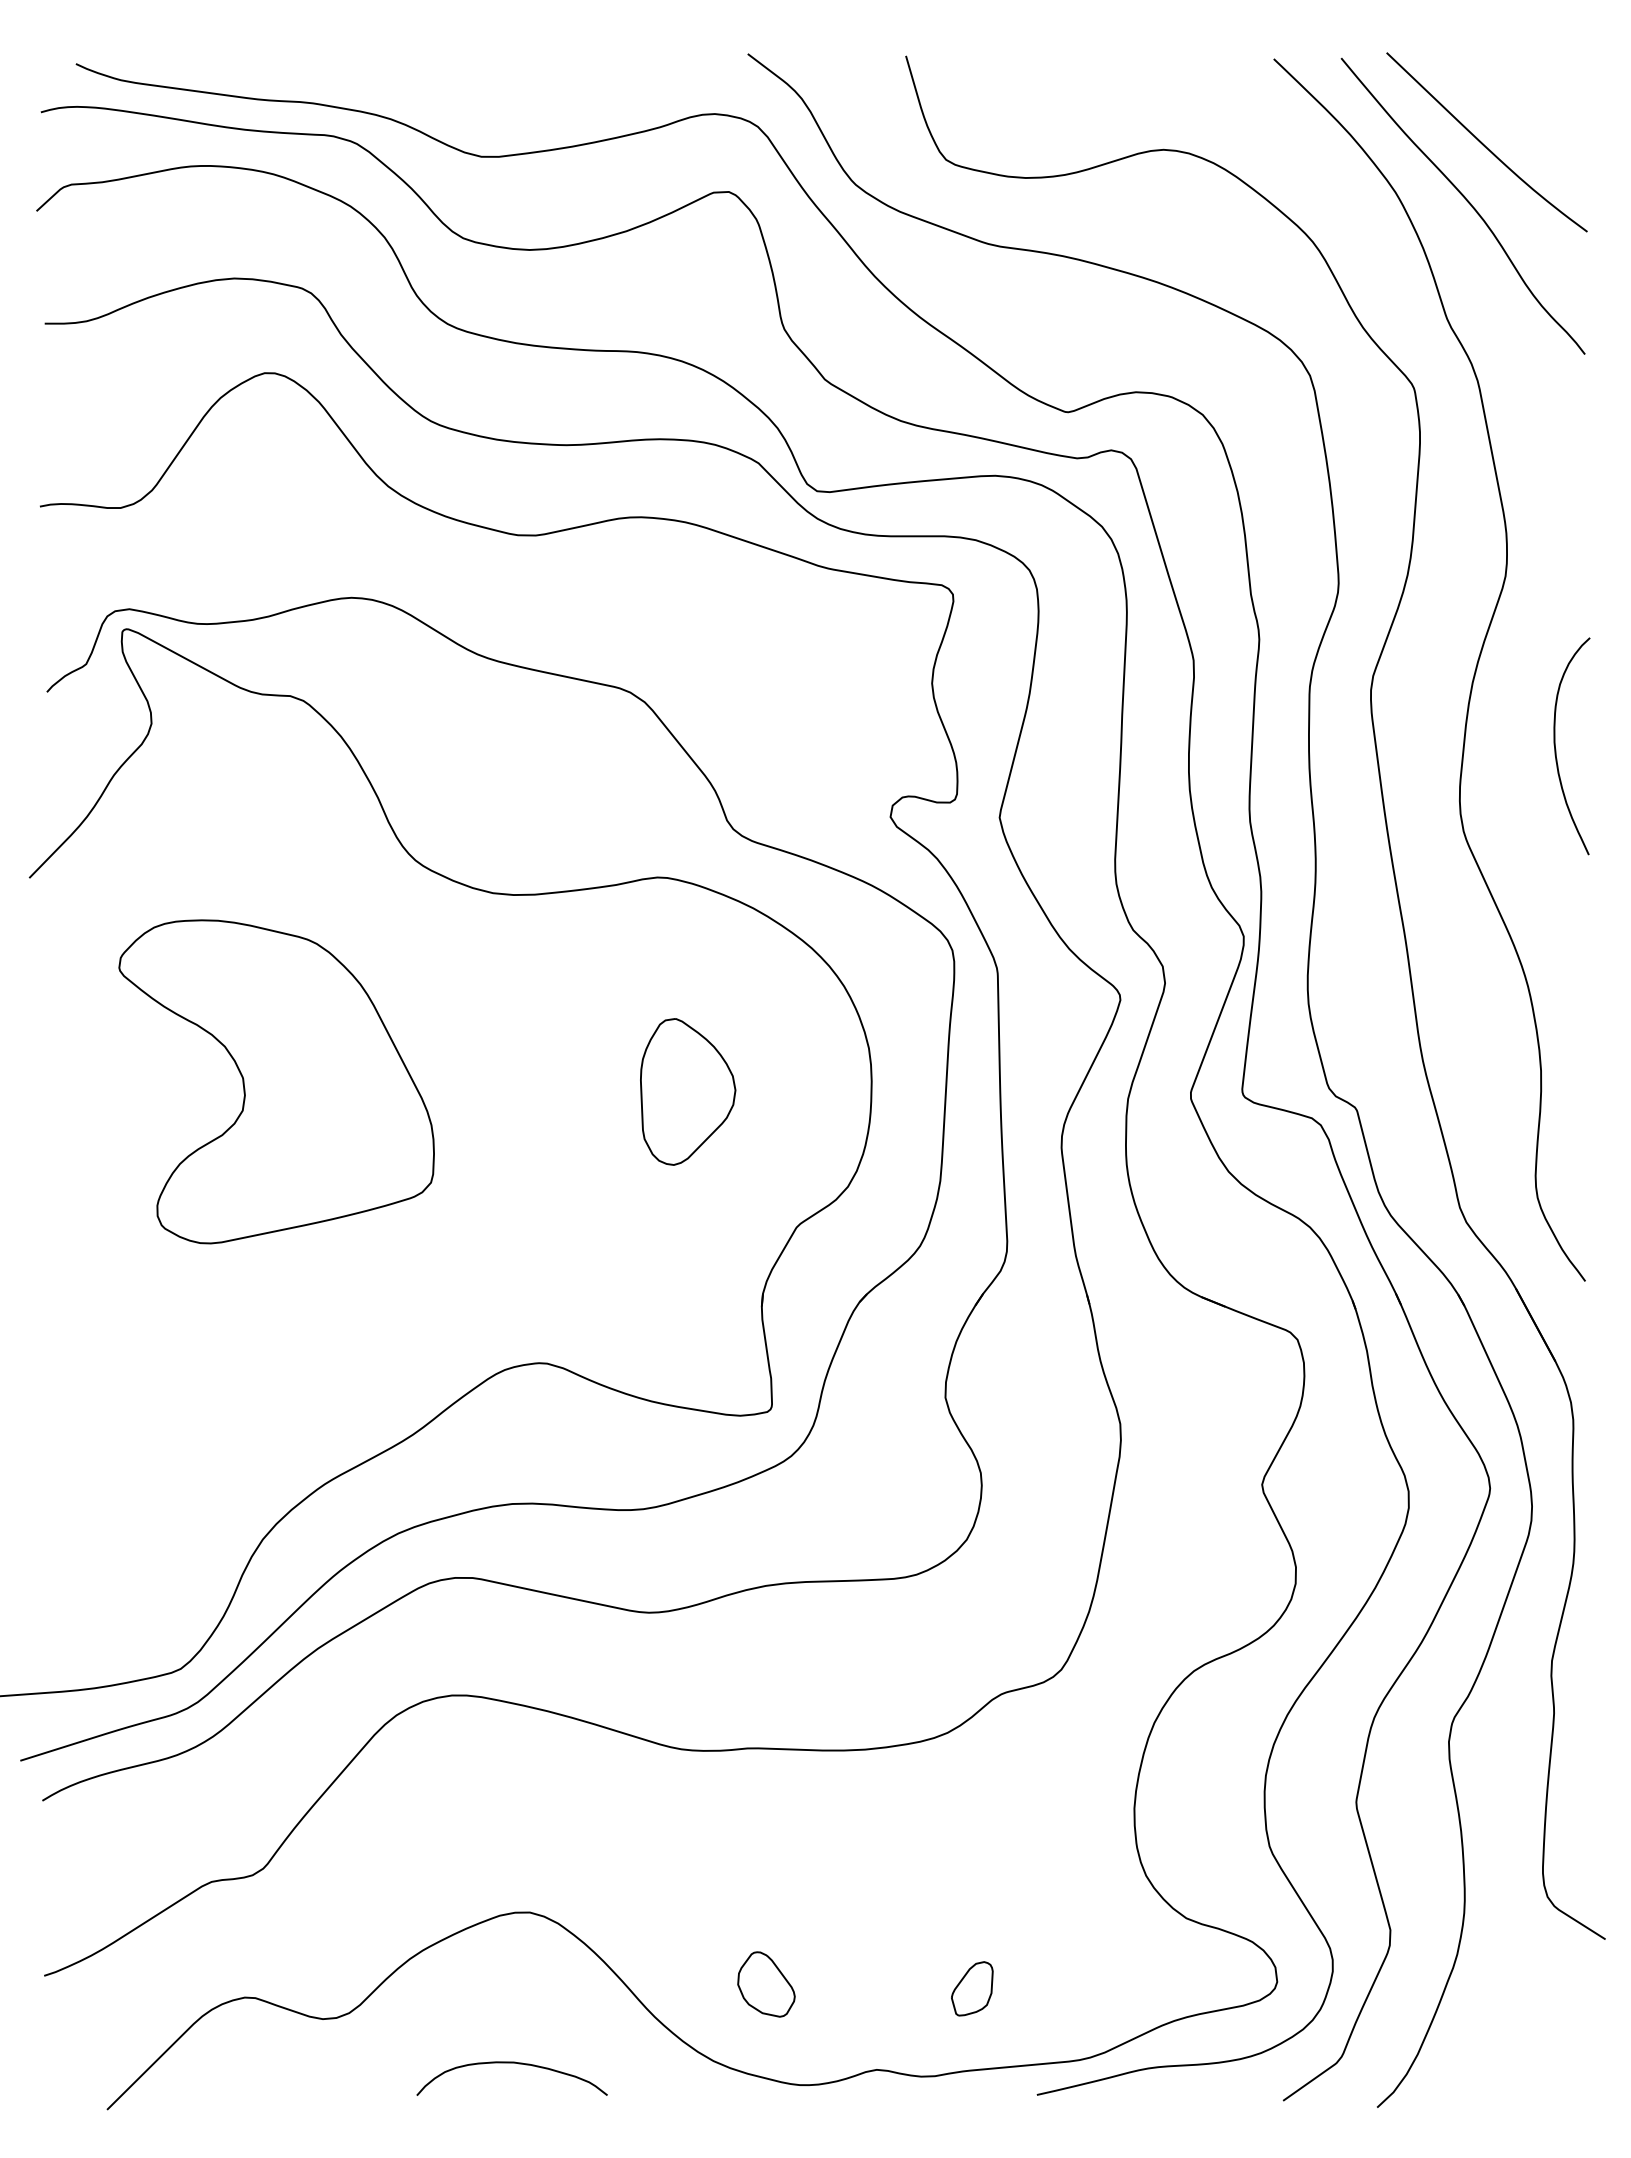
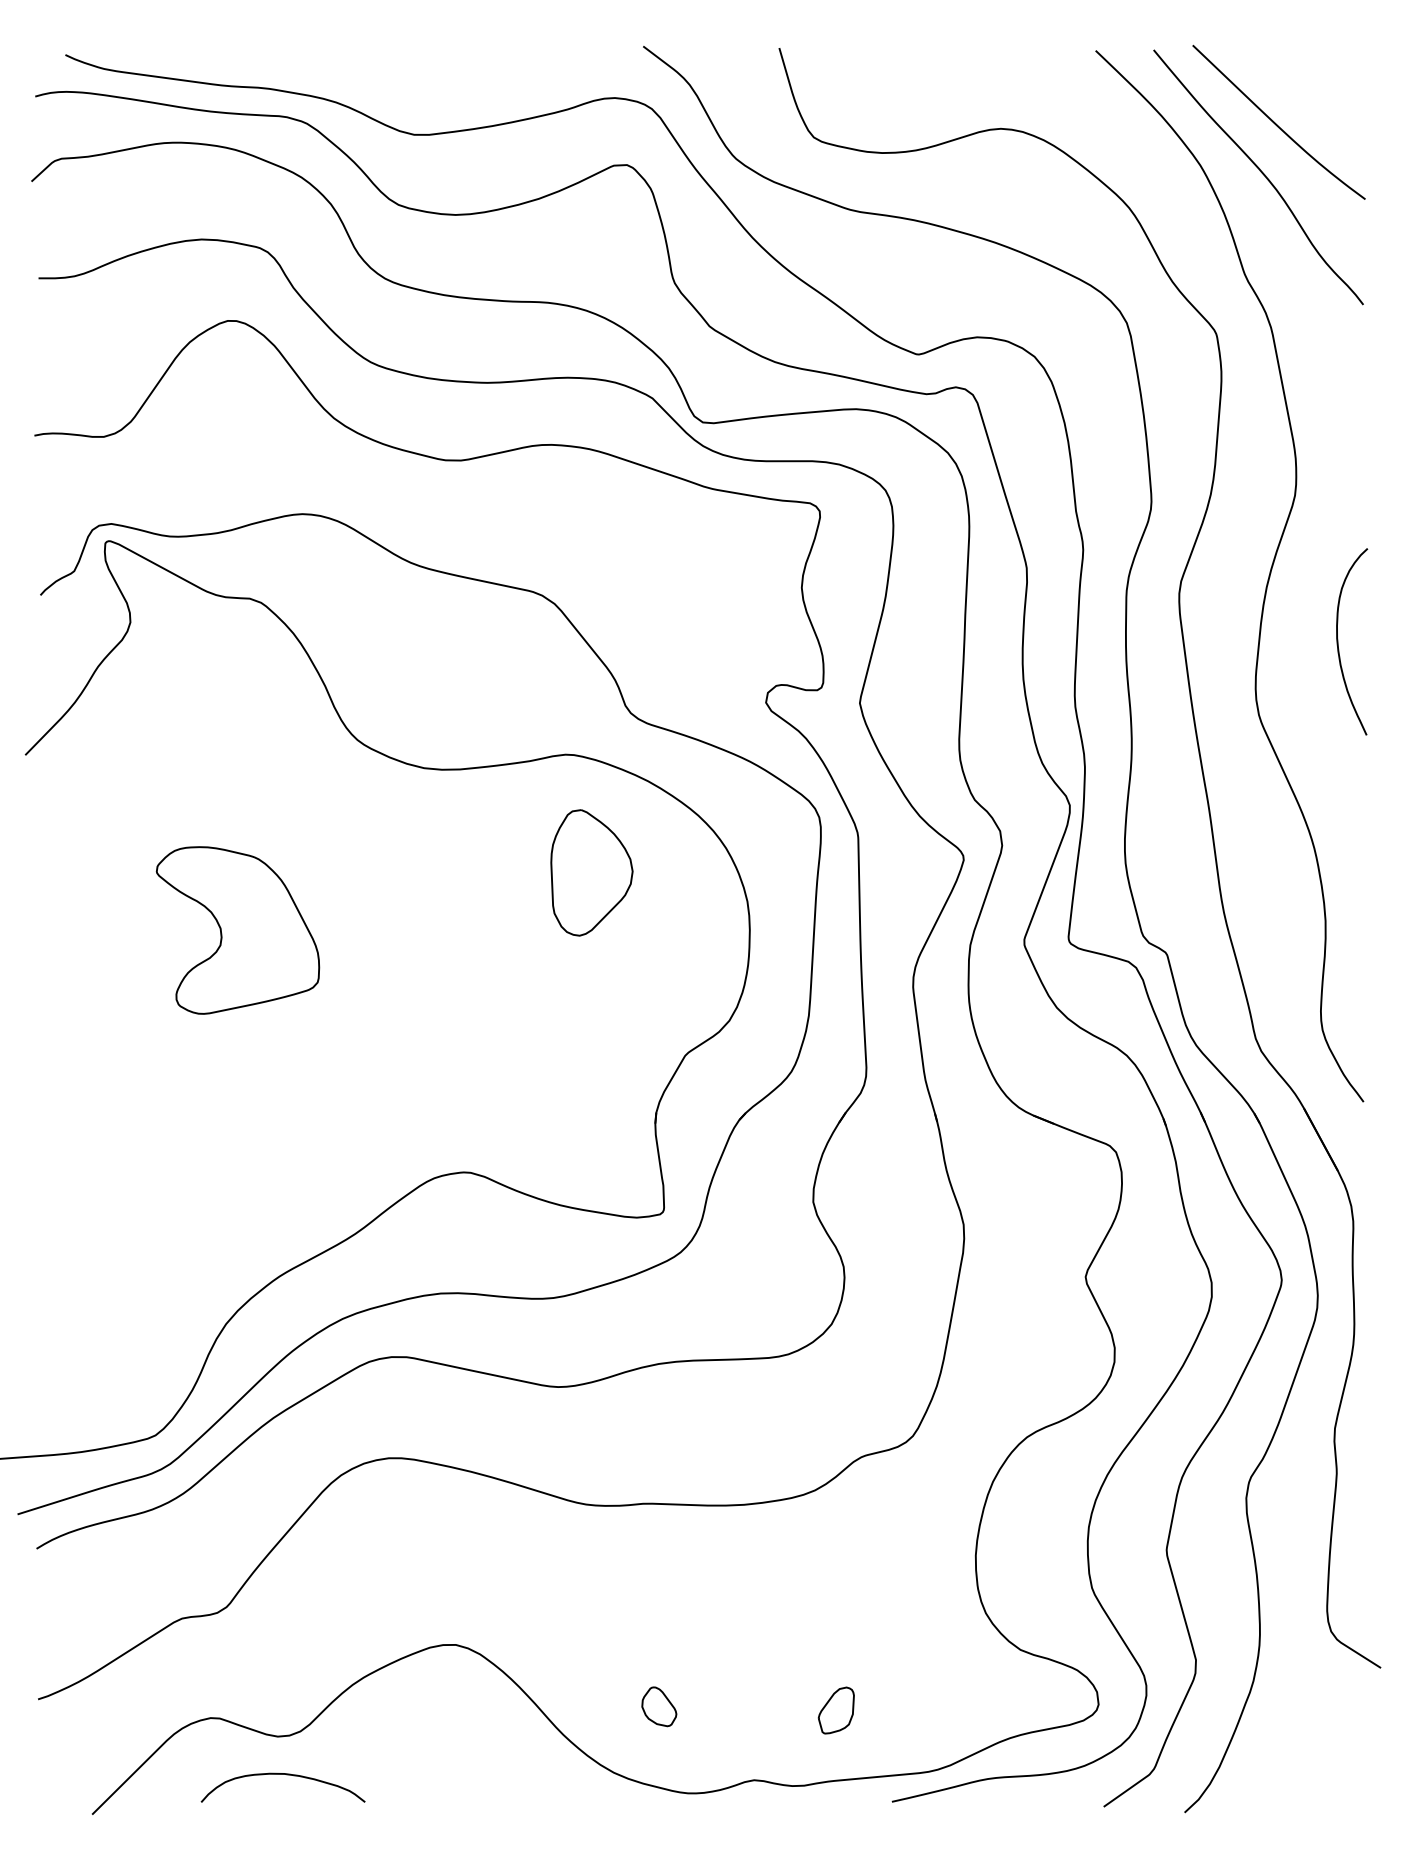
part: (276, 1081) -> (237, 930), size x0.6
part: (688, 1091) -> (592, 872), moved
part: (766, 1984) -> (659, 1706), size x0.7
curve: (511, 2063) -> (282, 1774), moved

